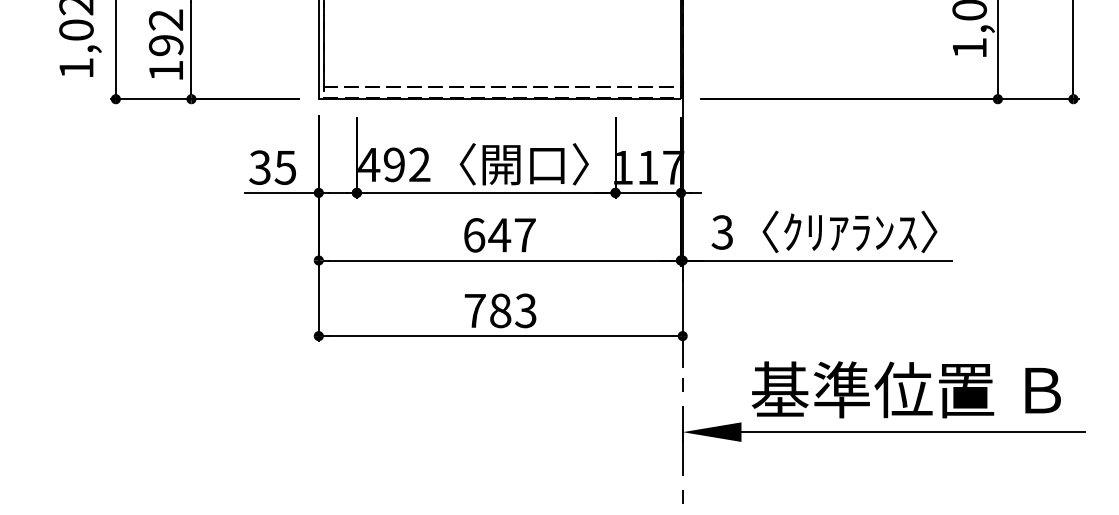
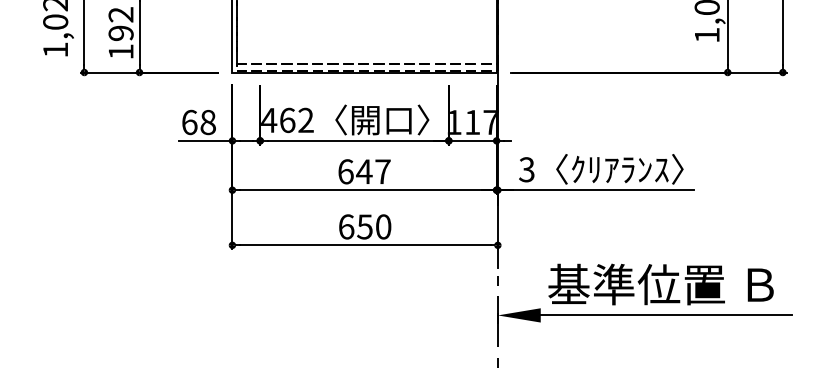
text: (394, 164) -> (287, 120), 492 -> 462
text: (272, 167) -> (198, 122), 35 -> 68
text: (501, 310) -> (365, 226), 783 -> 650

